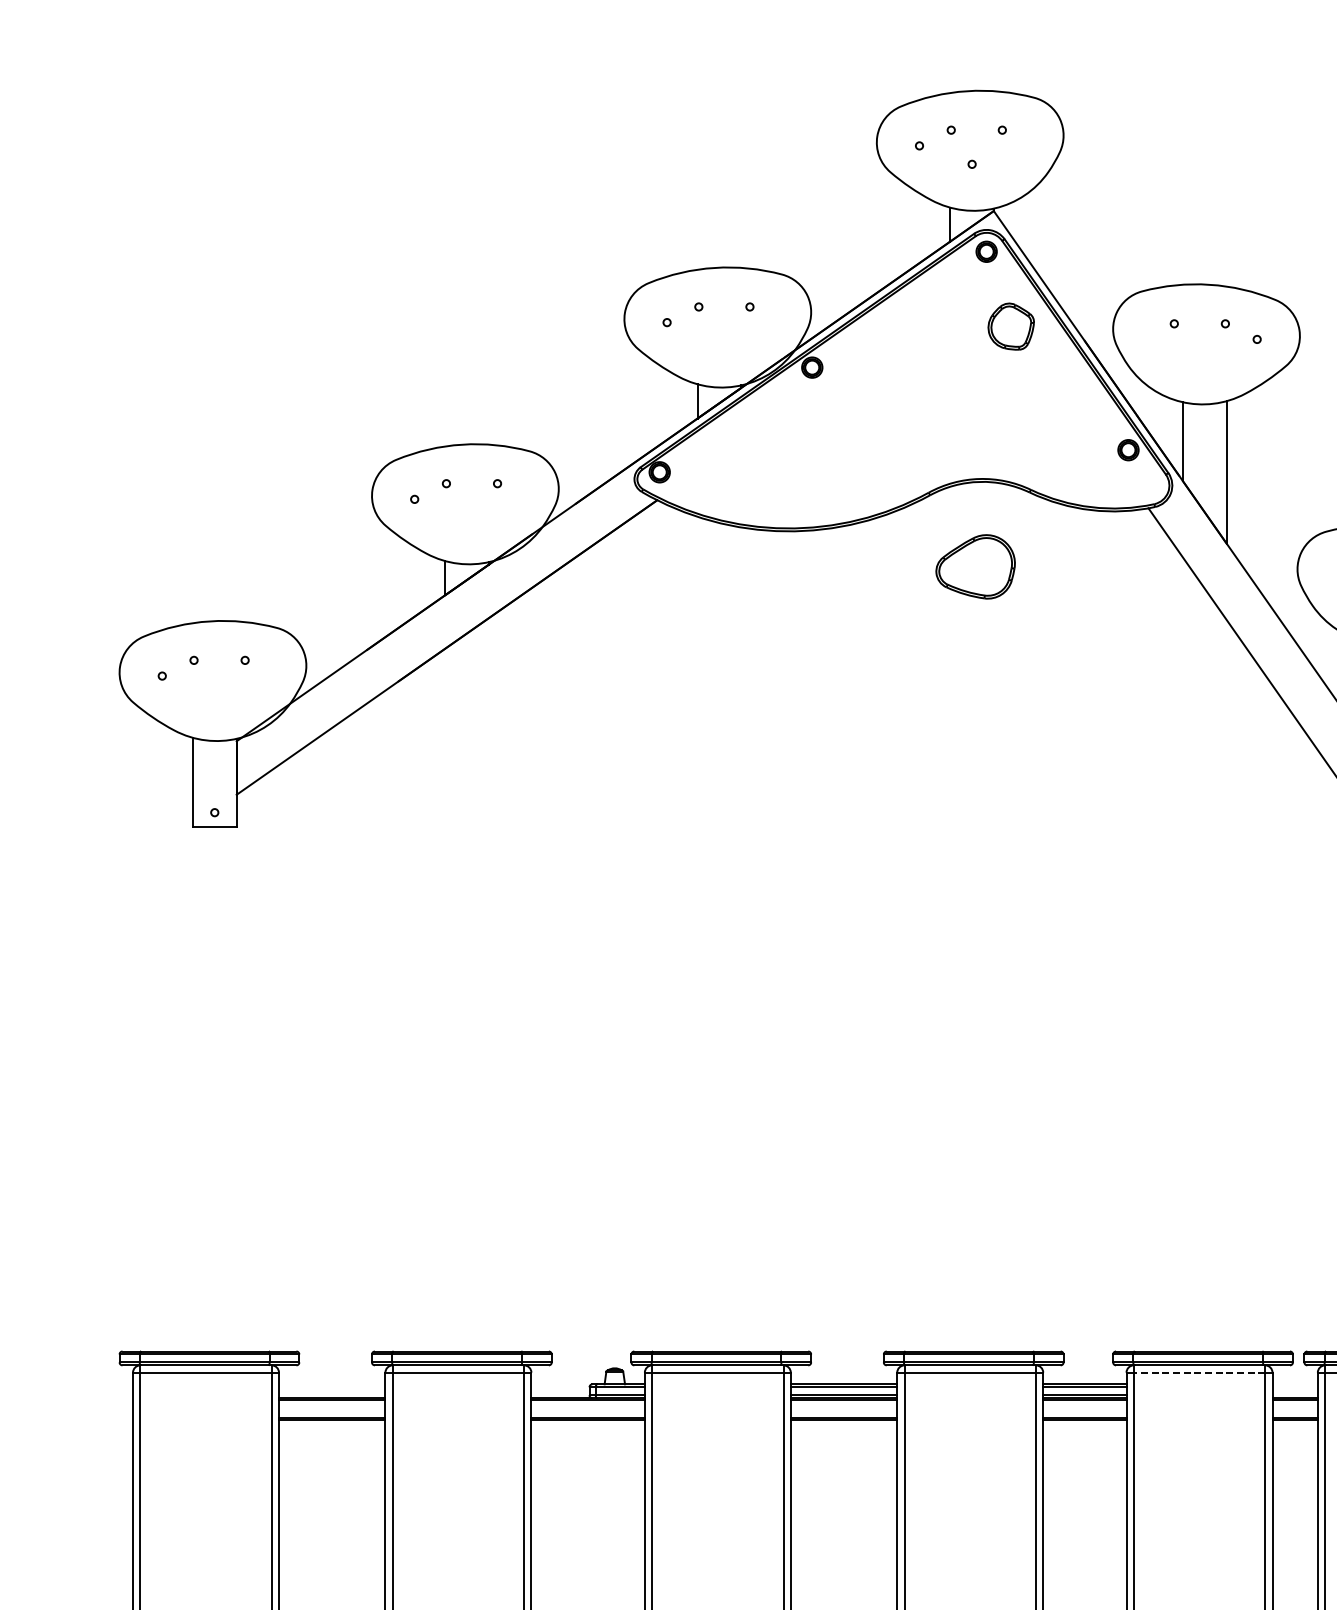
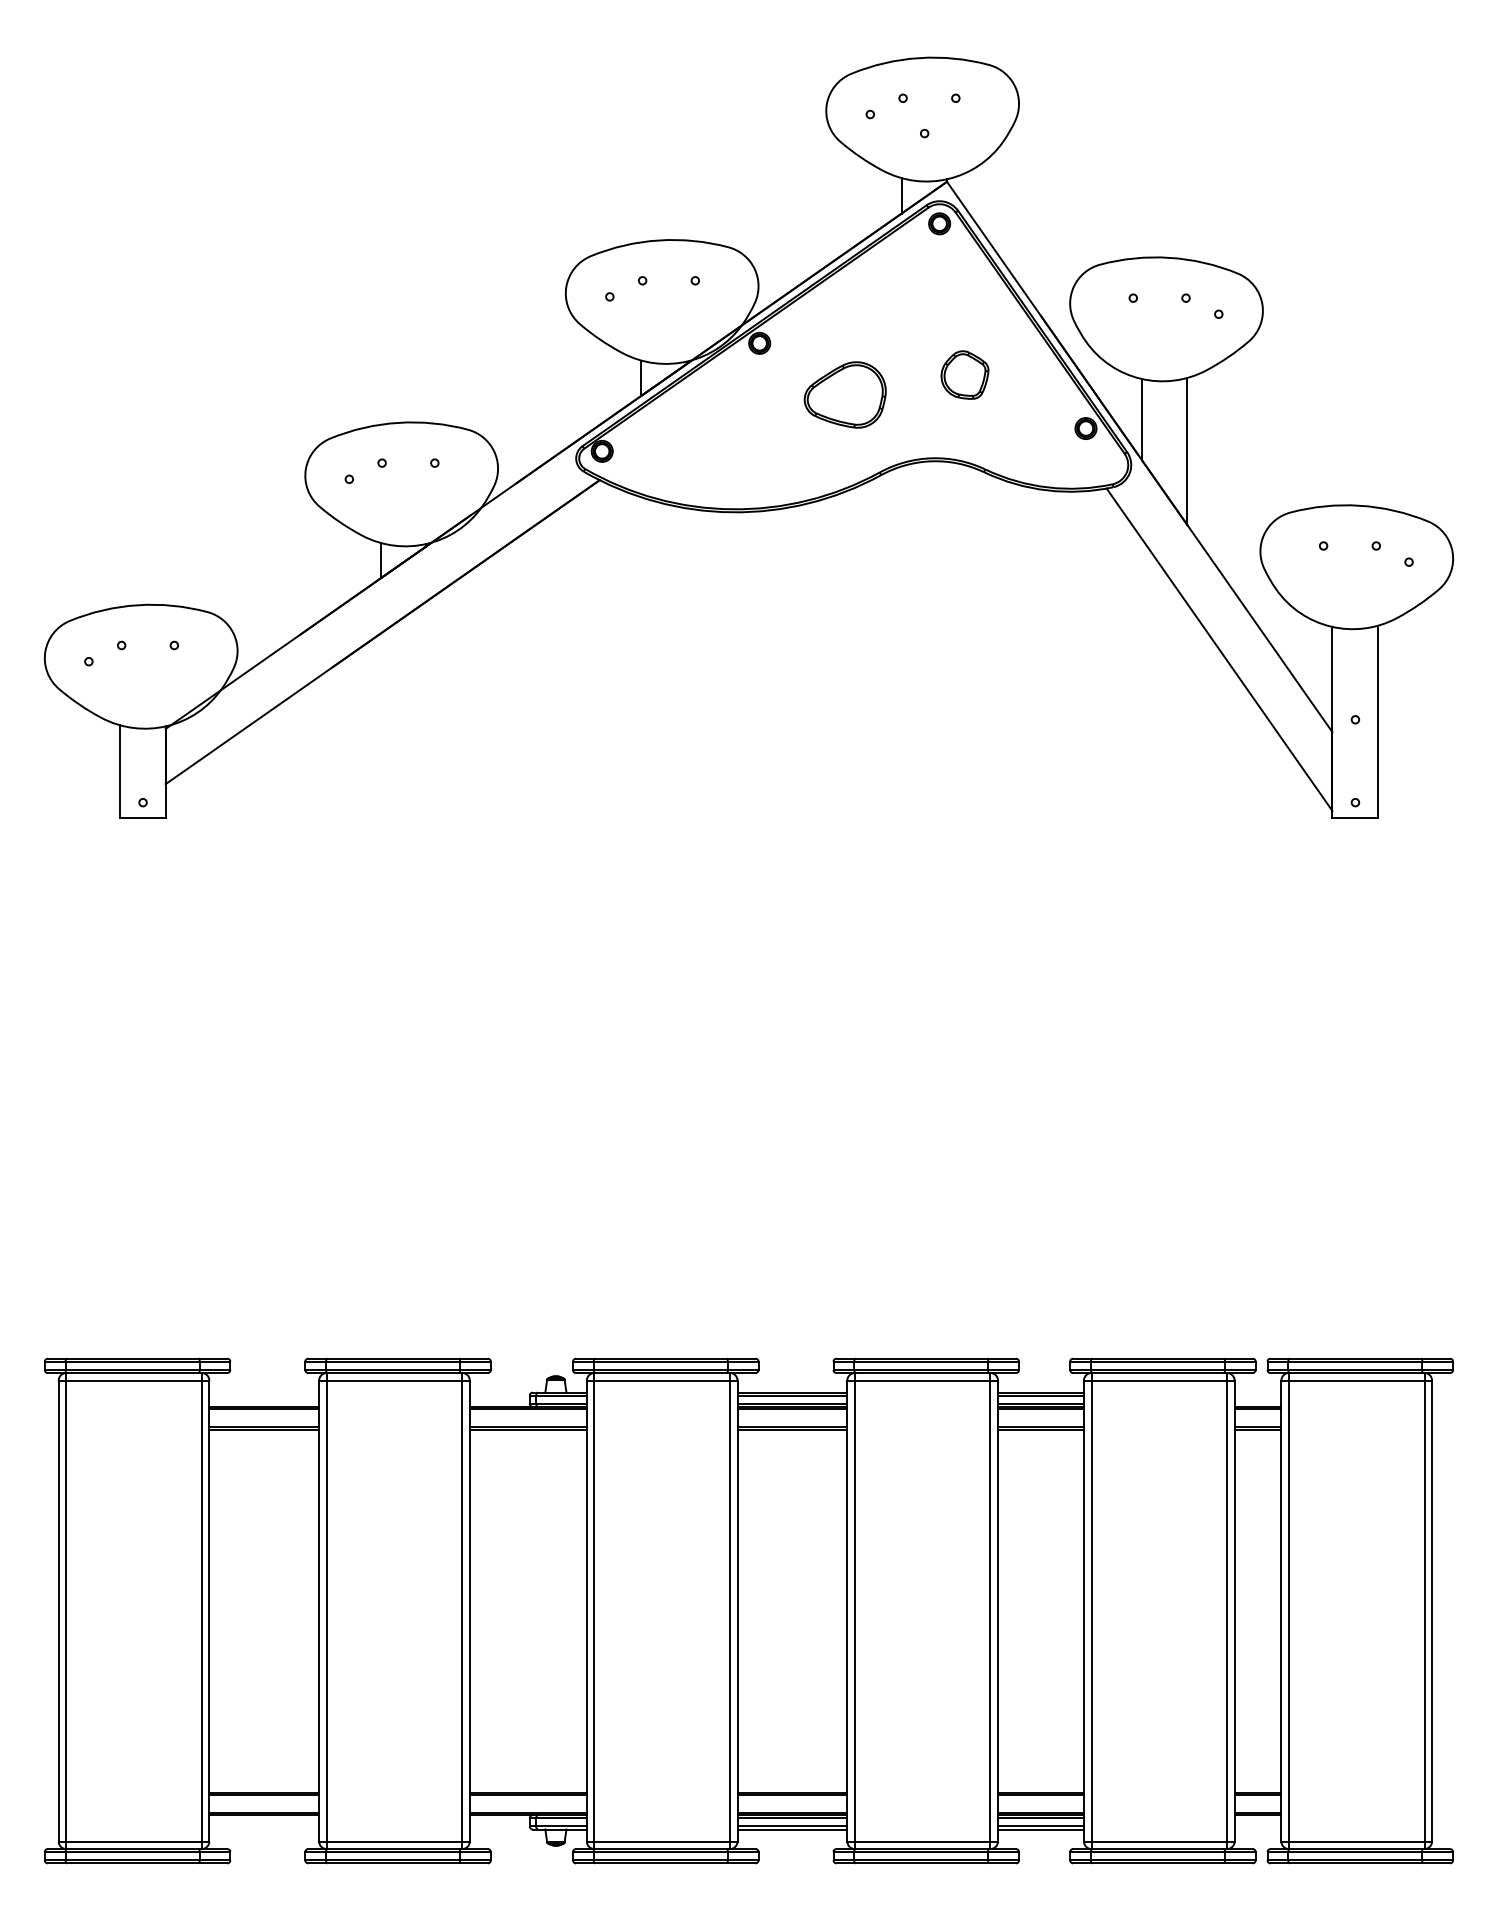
part: (1010, 326) -> (964, 374), moved
part: (974, 566) -> (844, 394), moved
line: (1199, 1372) -> (1159, 1380), dashed -> solid

